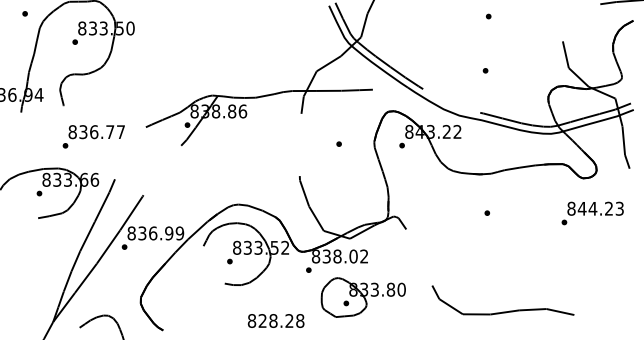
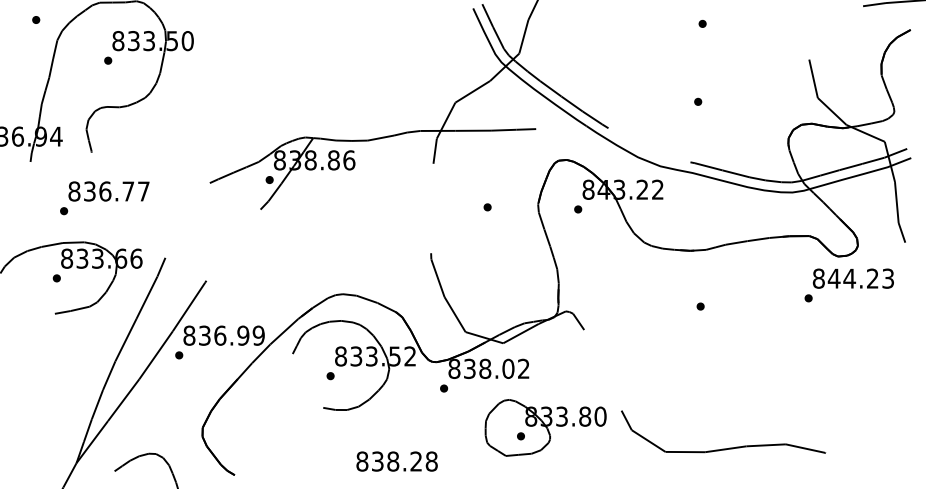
text: (93, 136) -> (104, 197), moved
text: (592, 213) -> (848, 285), moved
part: (362, 297) -> (544, 427), moved
text: (262, 320) -> (377, 460), 828.28 -> 838.28

